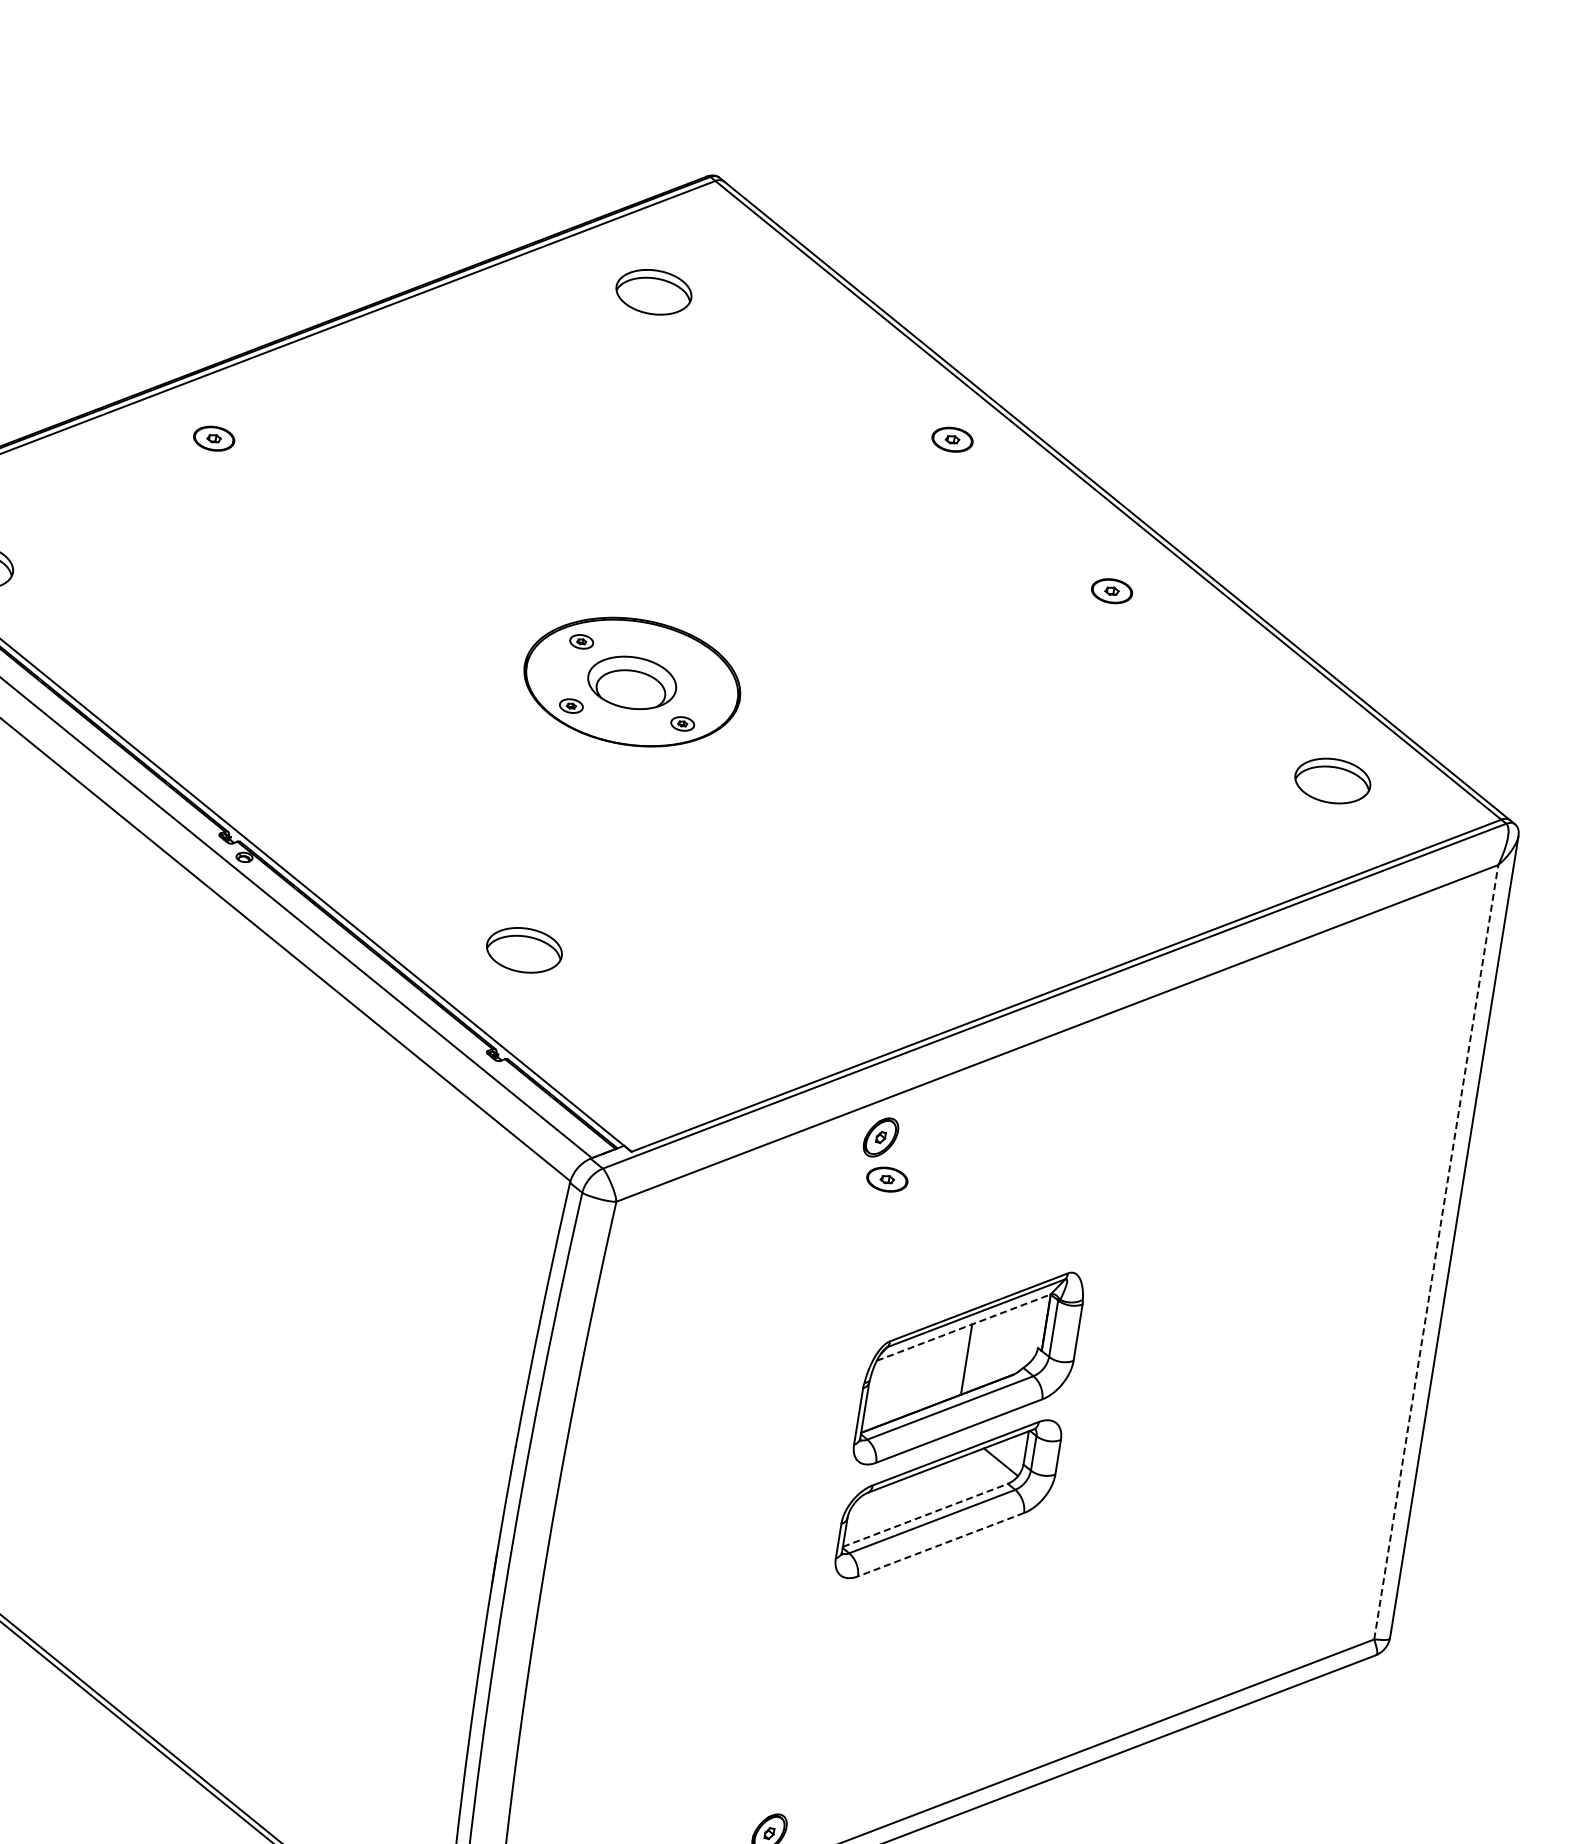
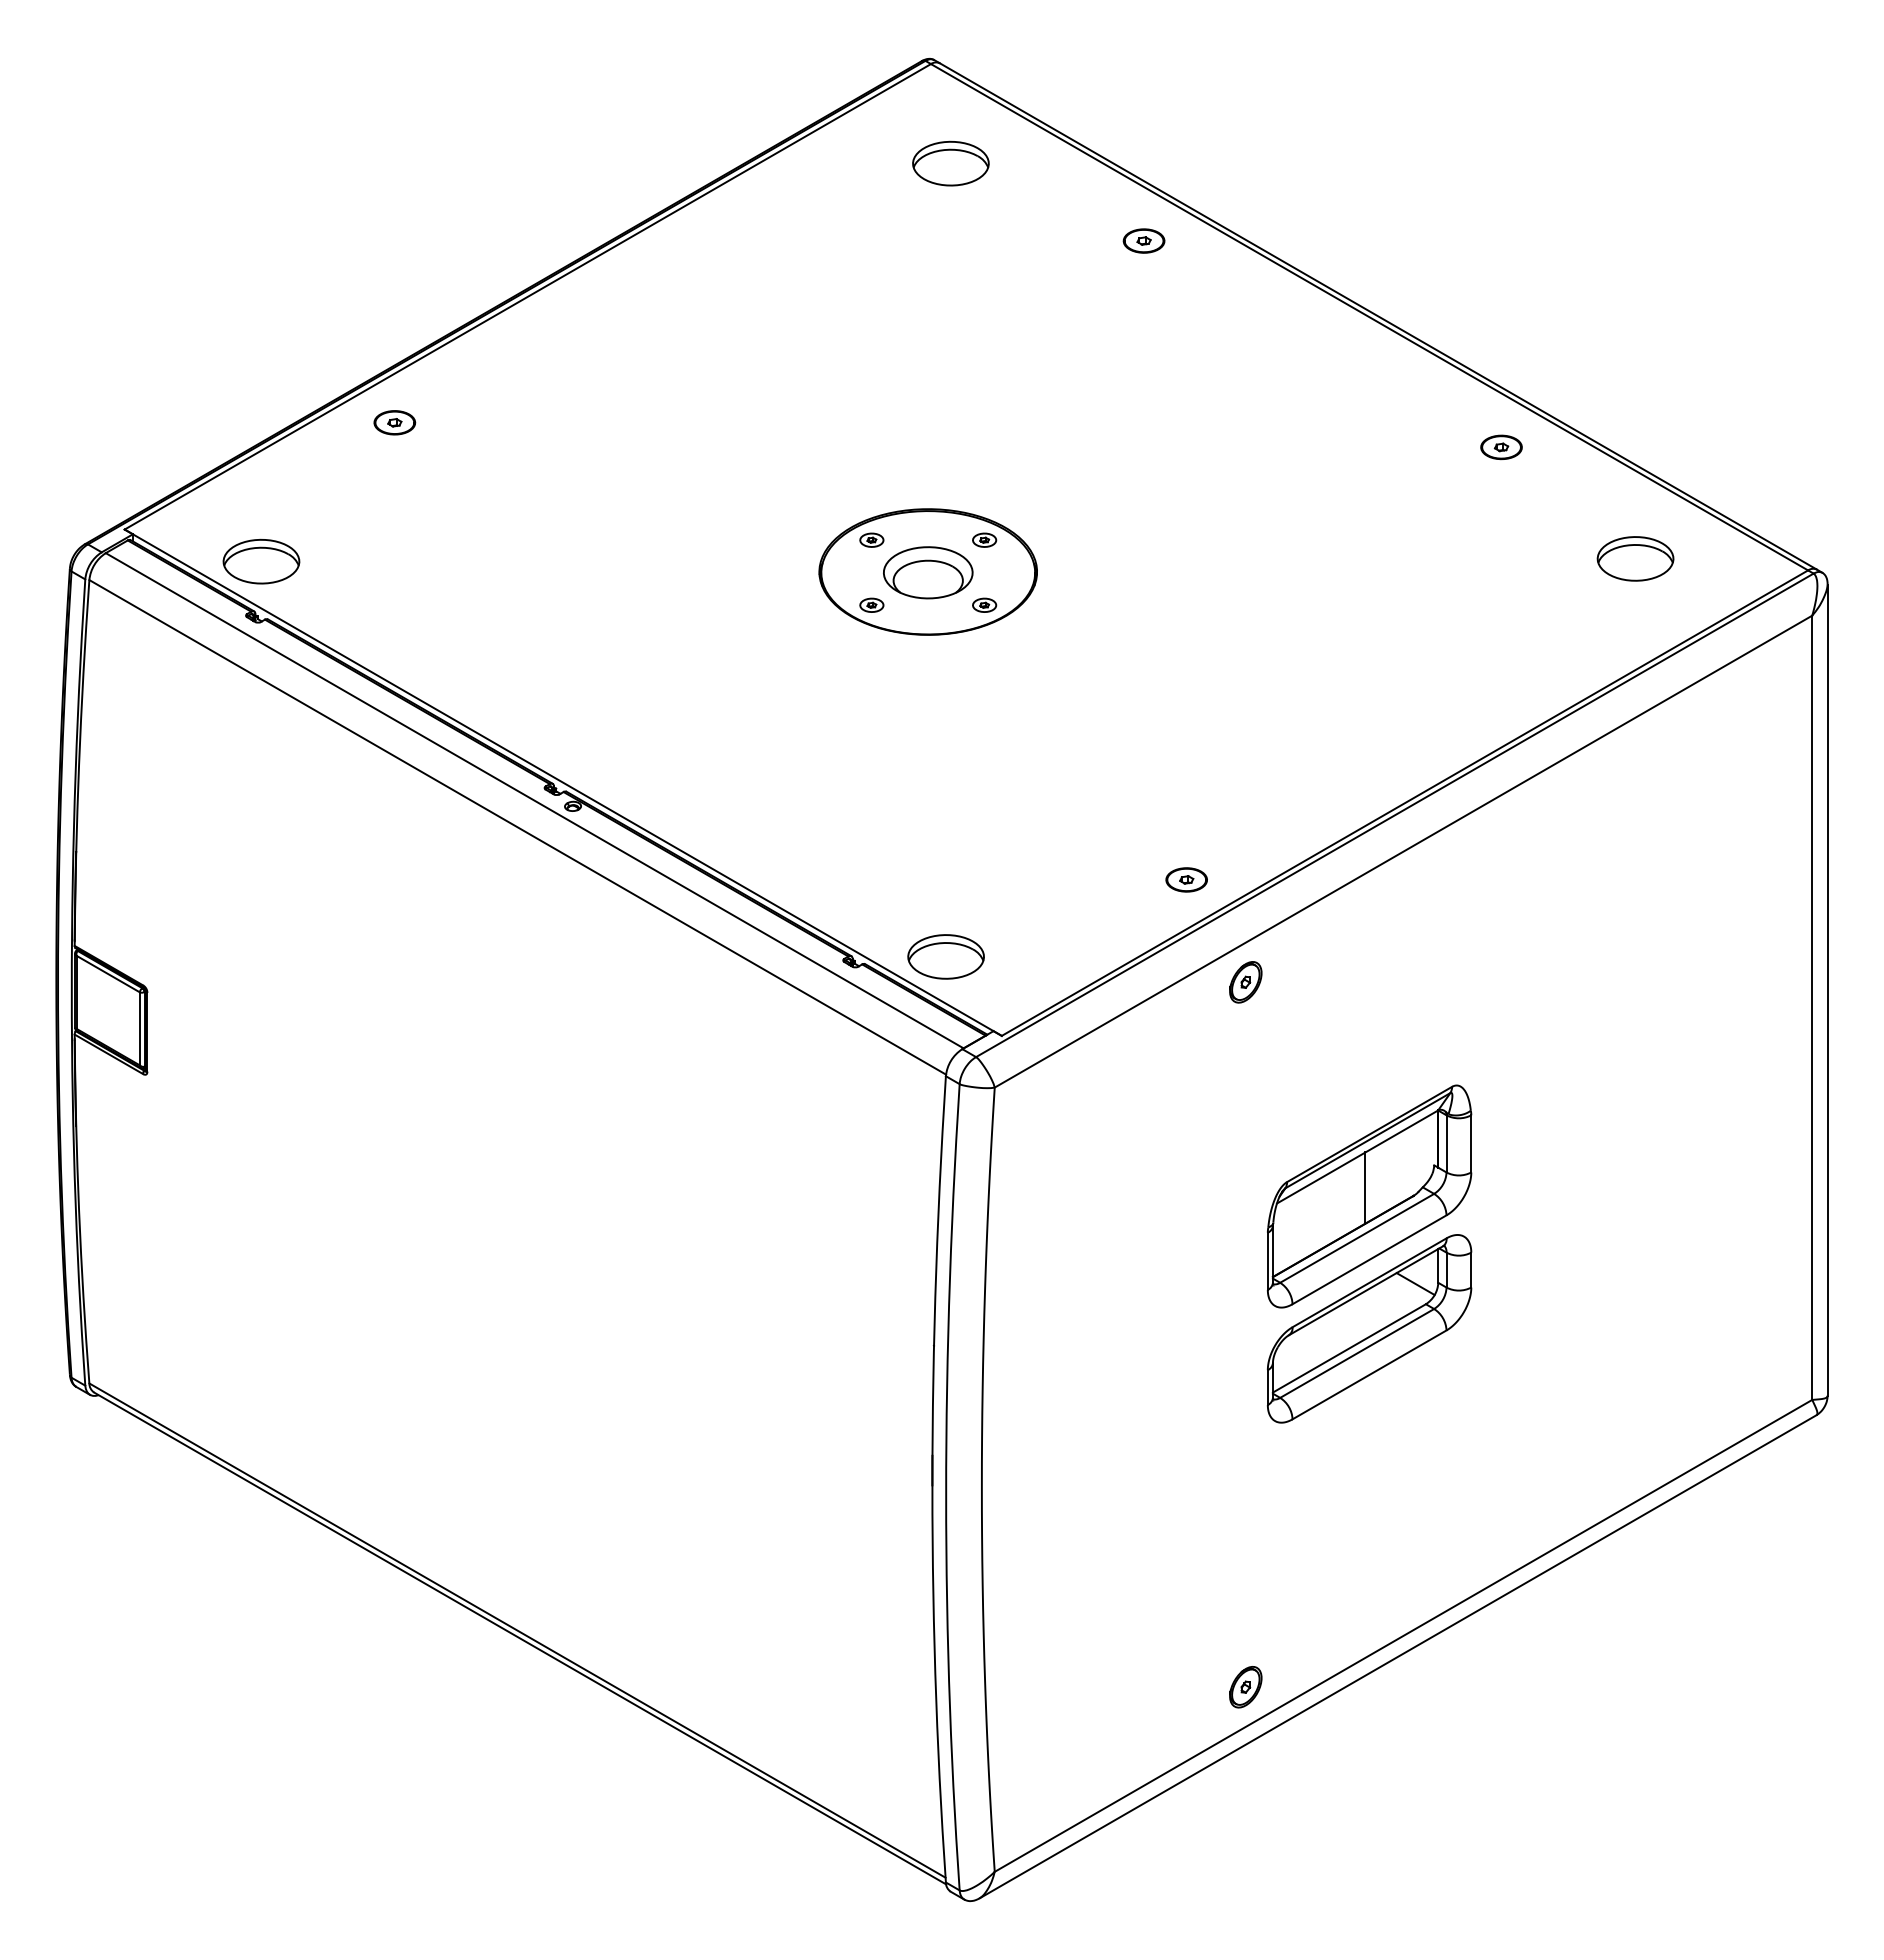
part: (653, 292) -> (950, 163), moved
part: (213, 438) -> (394, 422), moved
part: (952, 439) -> (1143, 240), moved
part: (1111, 591) -> (1501, 447), moved
part: (693, 658) -> (984, 539), added
part: (523, 949) -> (945, 956), moved
part: (887, 1179) -> (1186, 879), moved
line: (1436, 1251) -> (1812, 1007), dashed -> solid
line: (964, 1327) -> (1358, 1156), dashed -> solid
line: (925, 1515) -> (1349, 1348), dashed -> solid
line: (941, 1544) -> (1369, 1374), dashed -> solid

